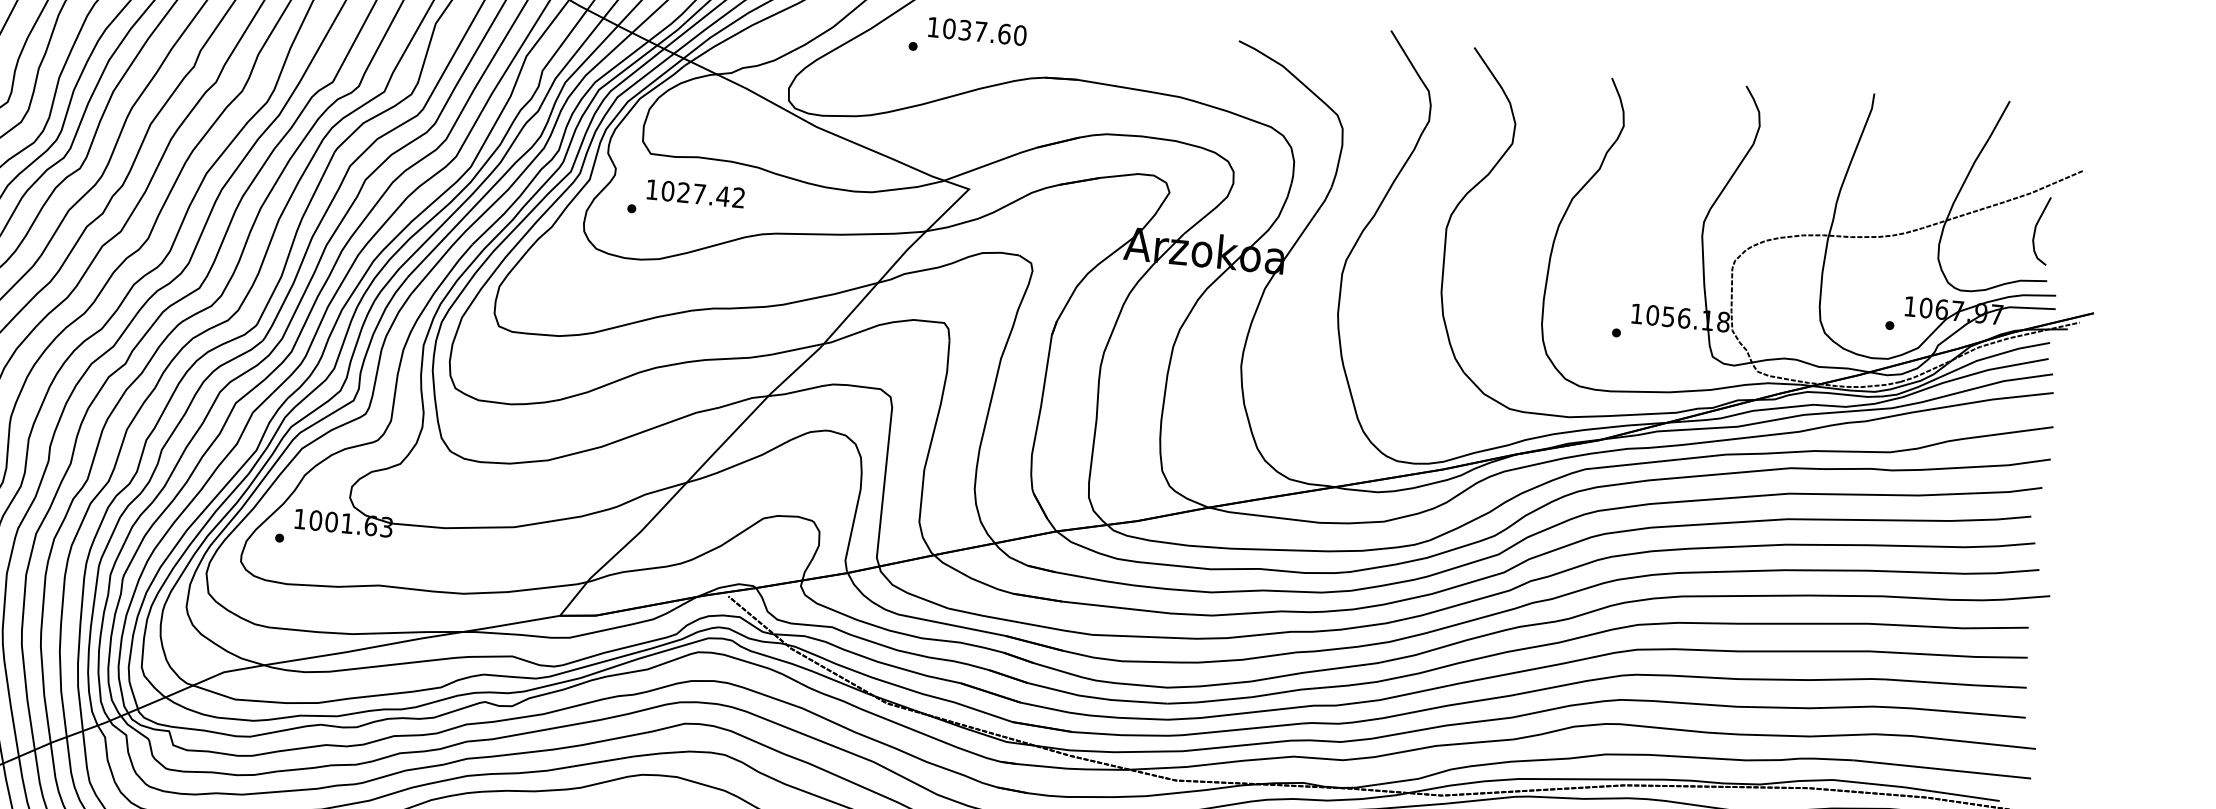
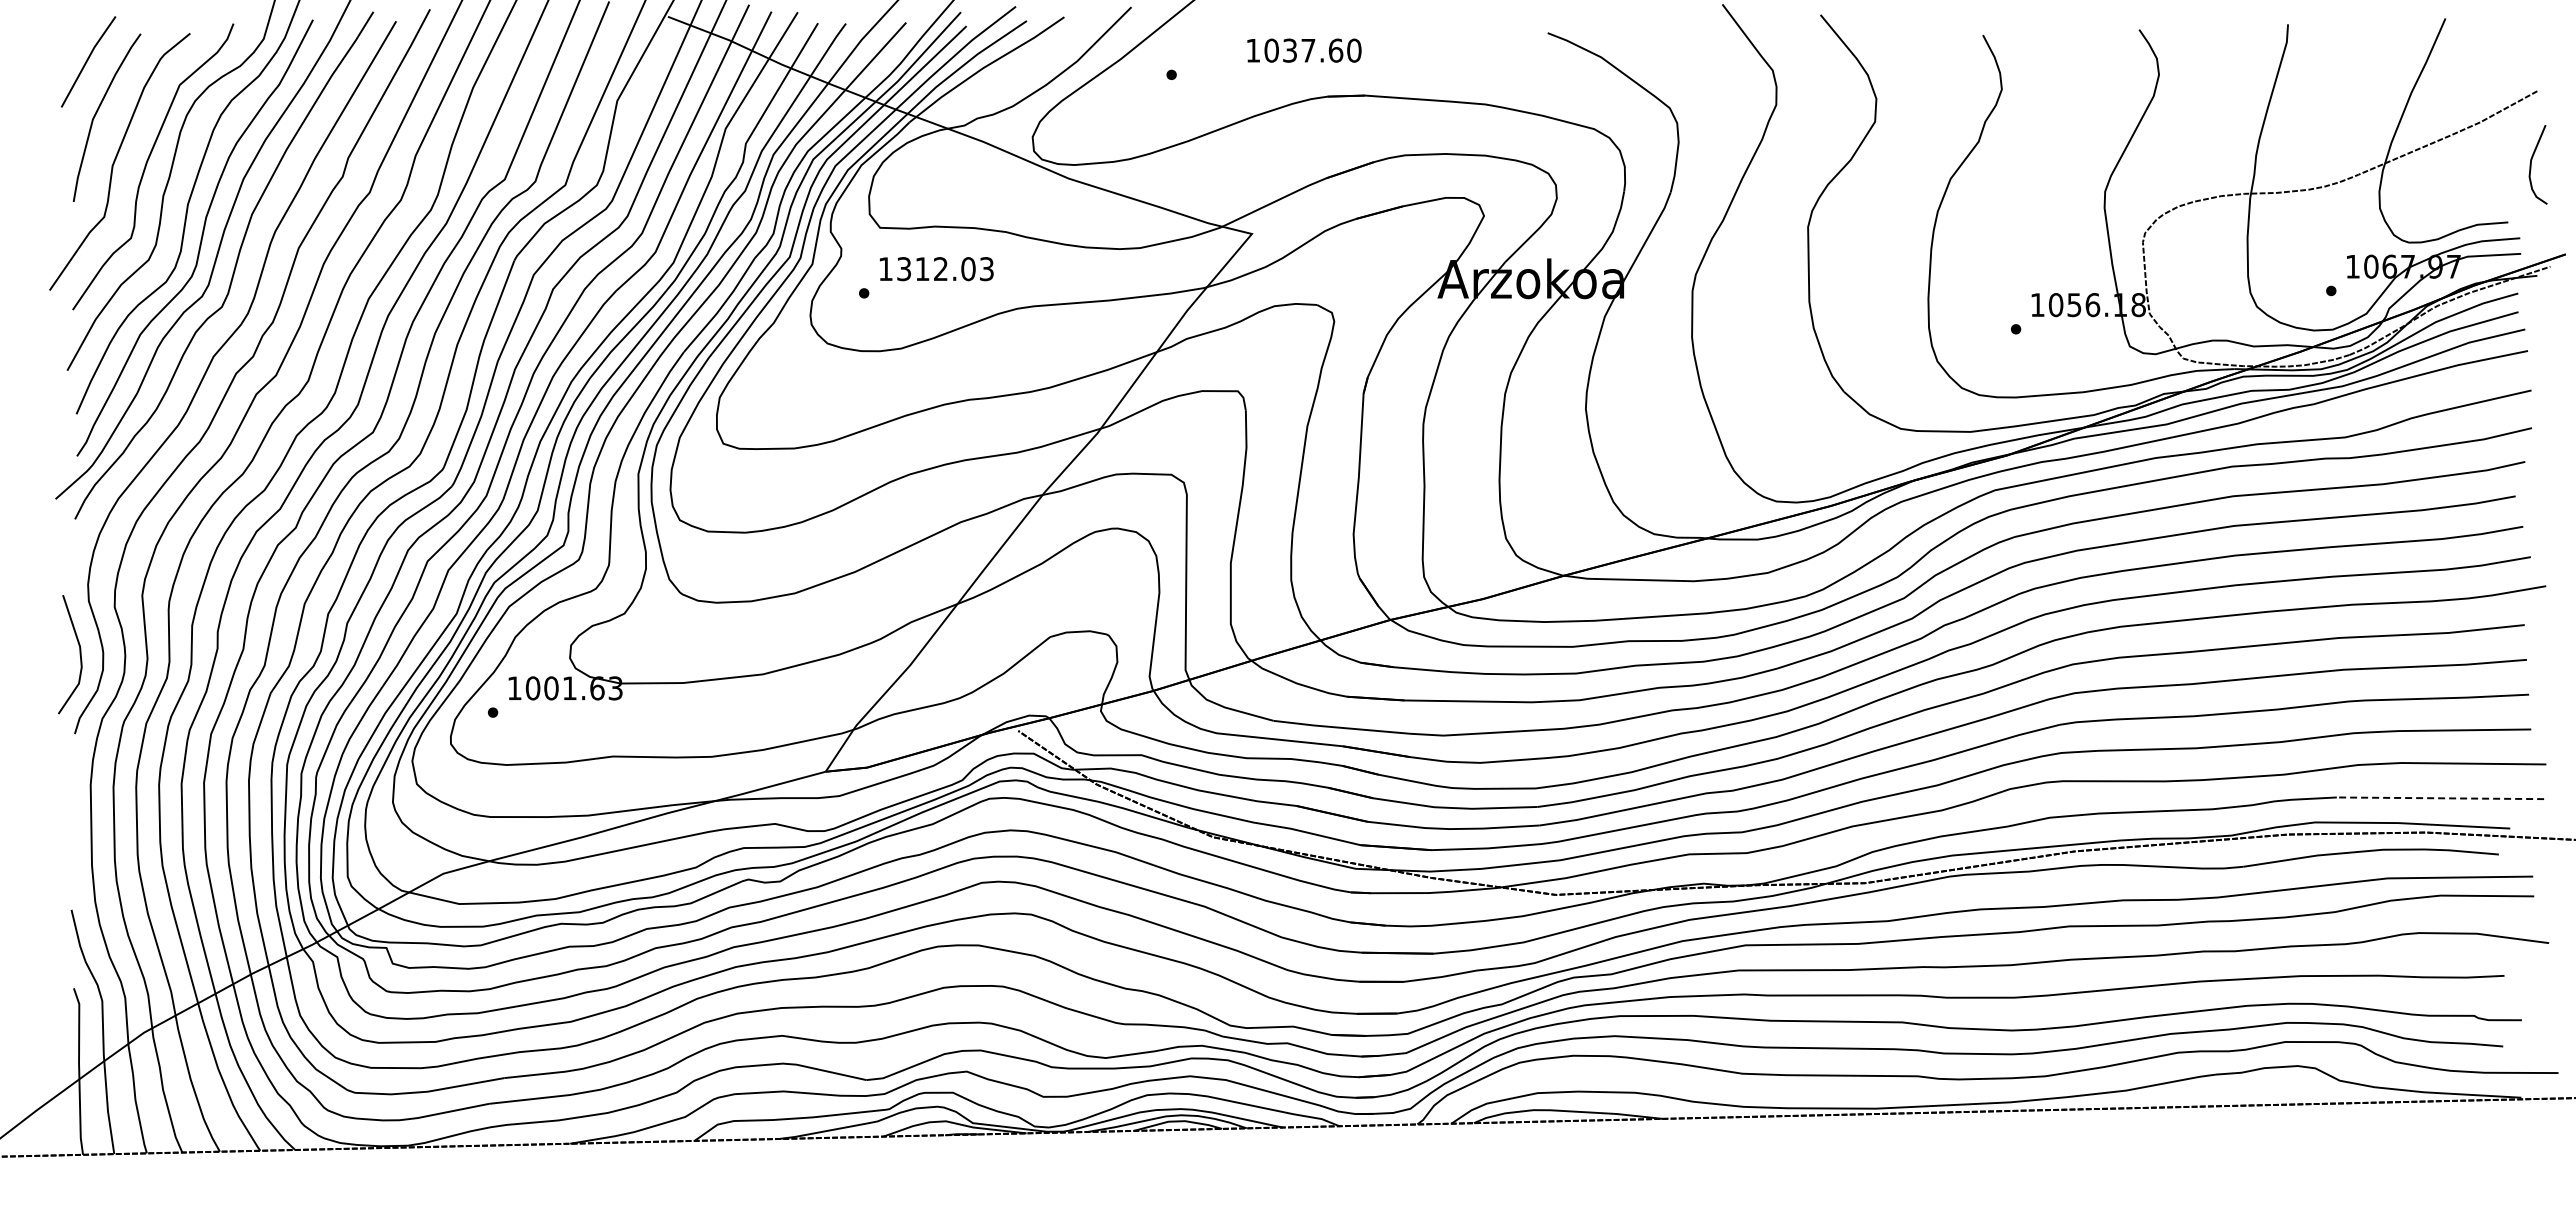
text: (977, 31) -> (1304, 50), moved
text: (703, 194) -> (945, 269), 1027.42 -> 1312.03
curve: (2035, 230) -> (2531, 164), moved
line: (1942, 769) -> (2440, 798), solid -> dashed

